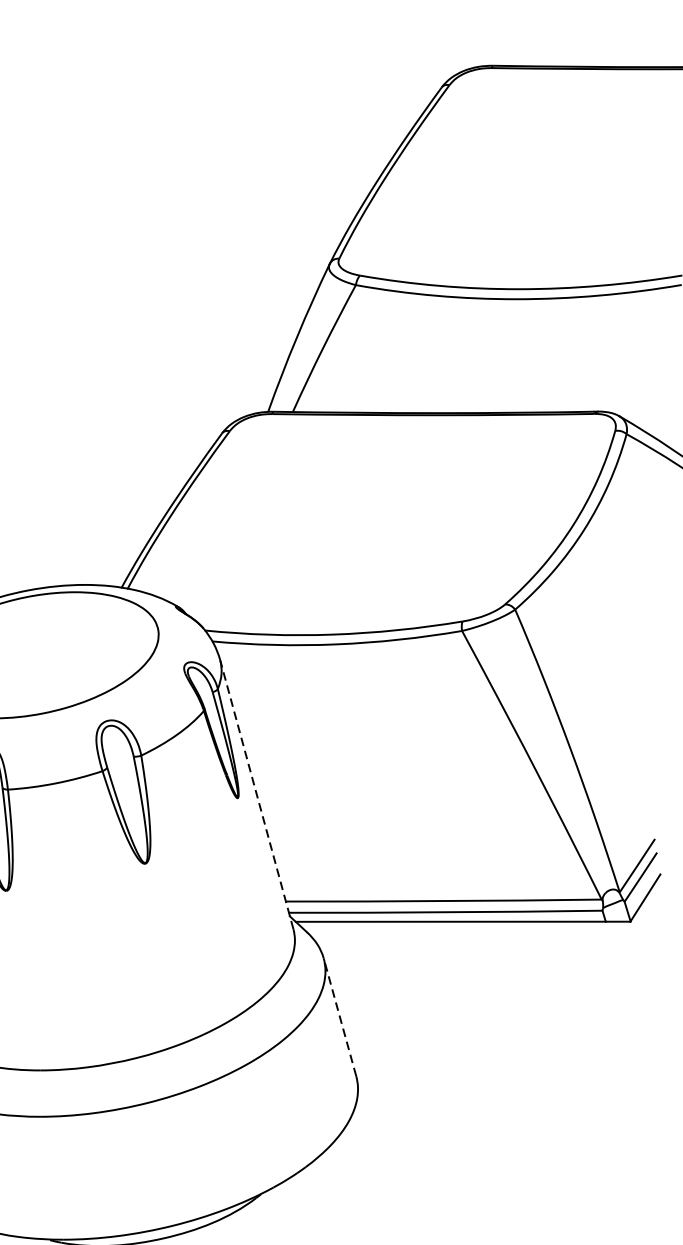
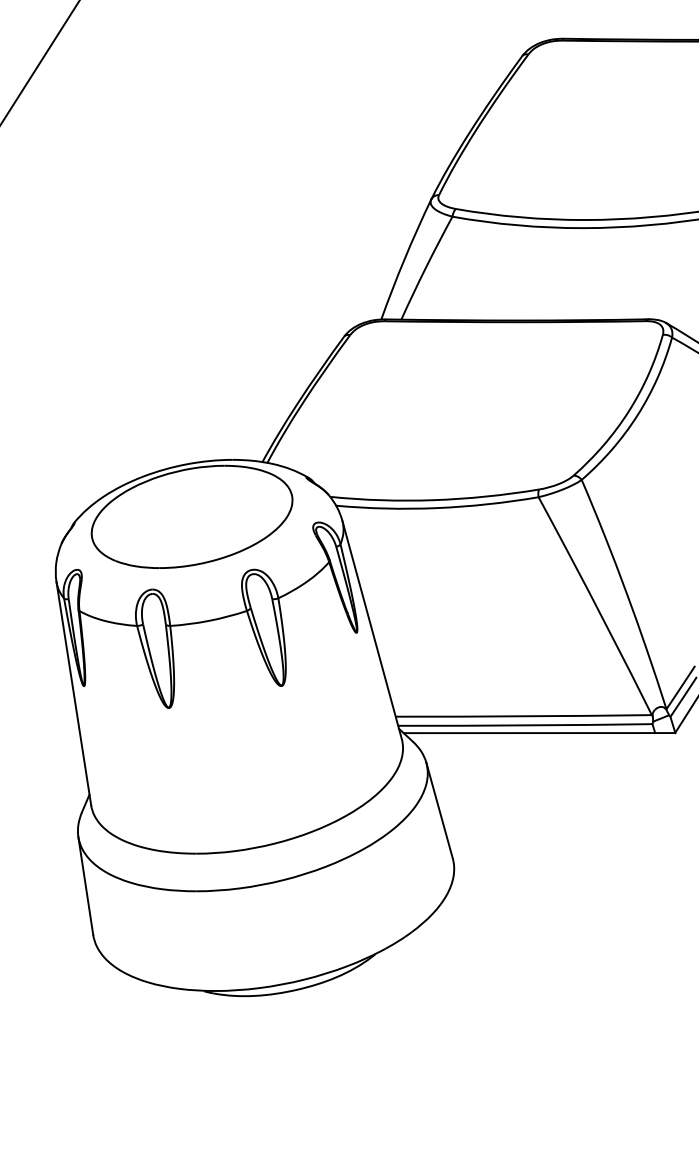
line: (257, 794) -> (372, 629), dashed -> solid
line: (339, 1017) -> (439, 810), dashed -> solid

